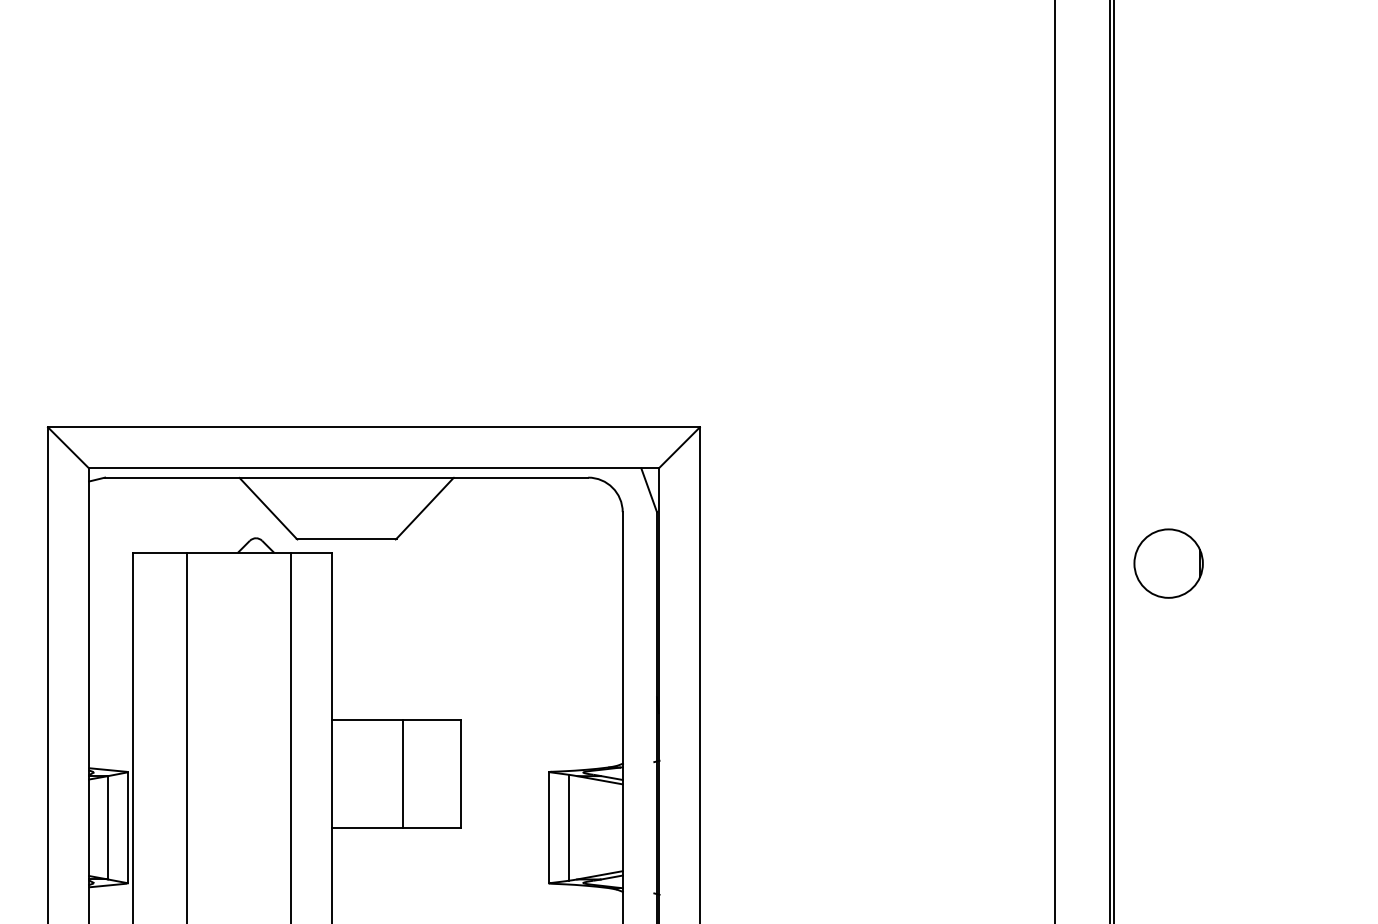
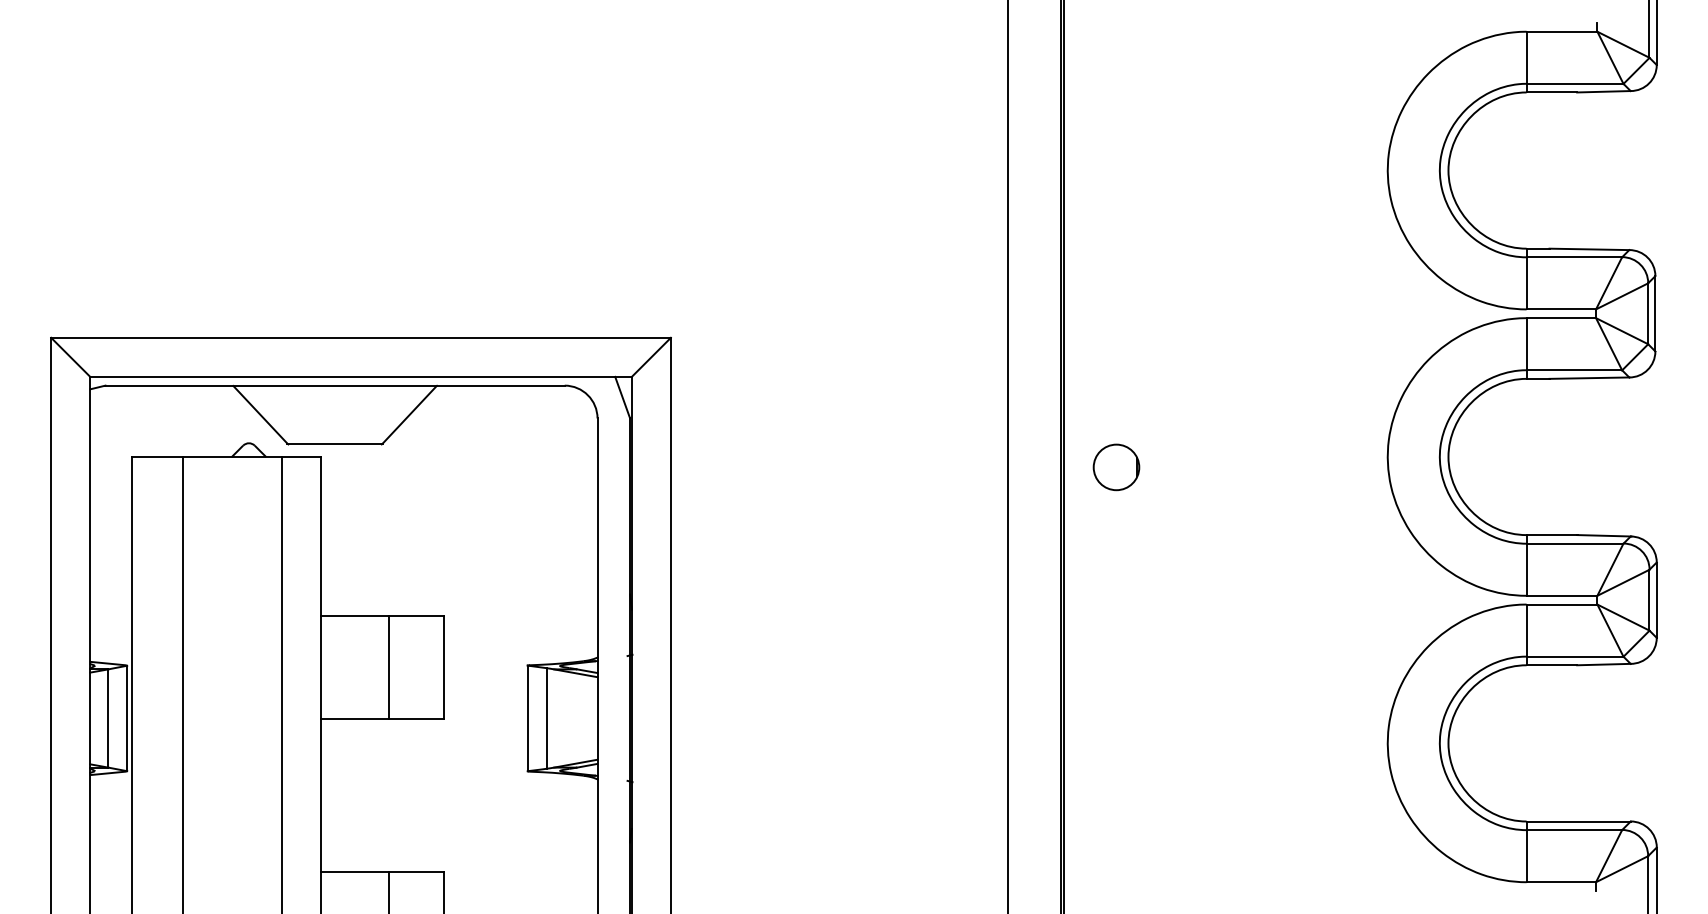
part: (1168, 563) -> (1116, 467), size x0.7

